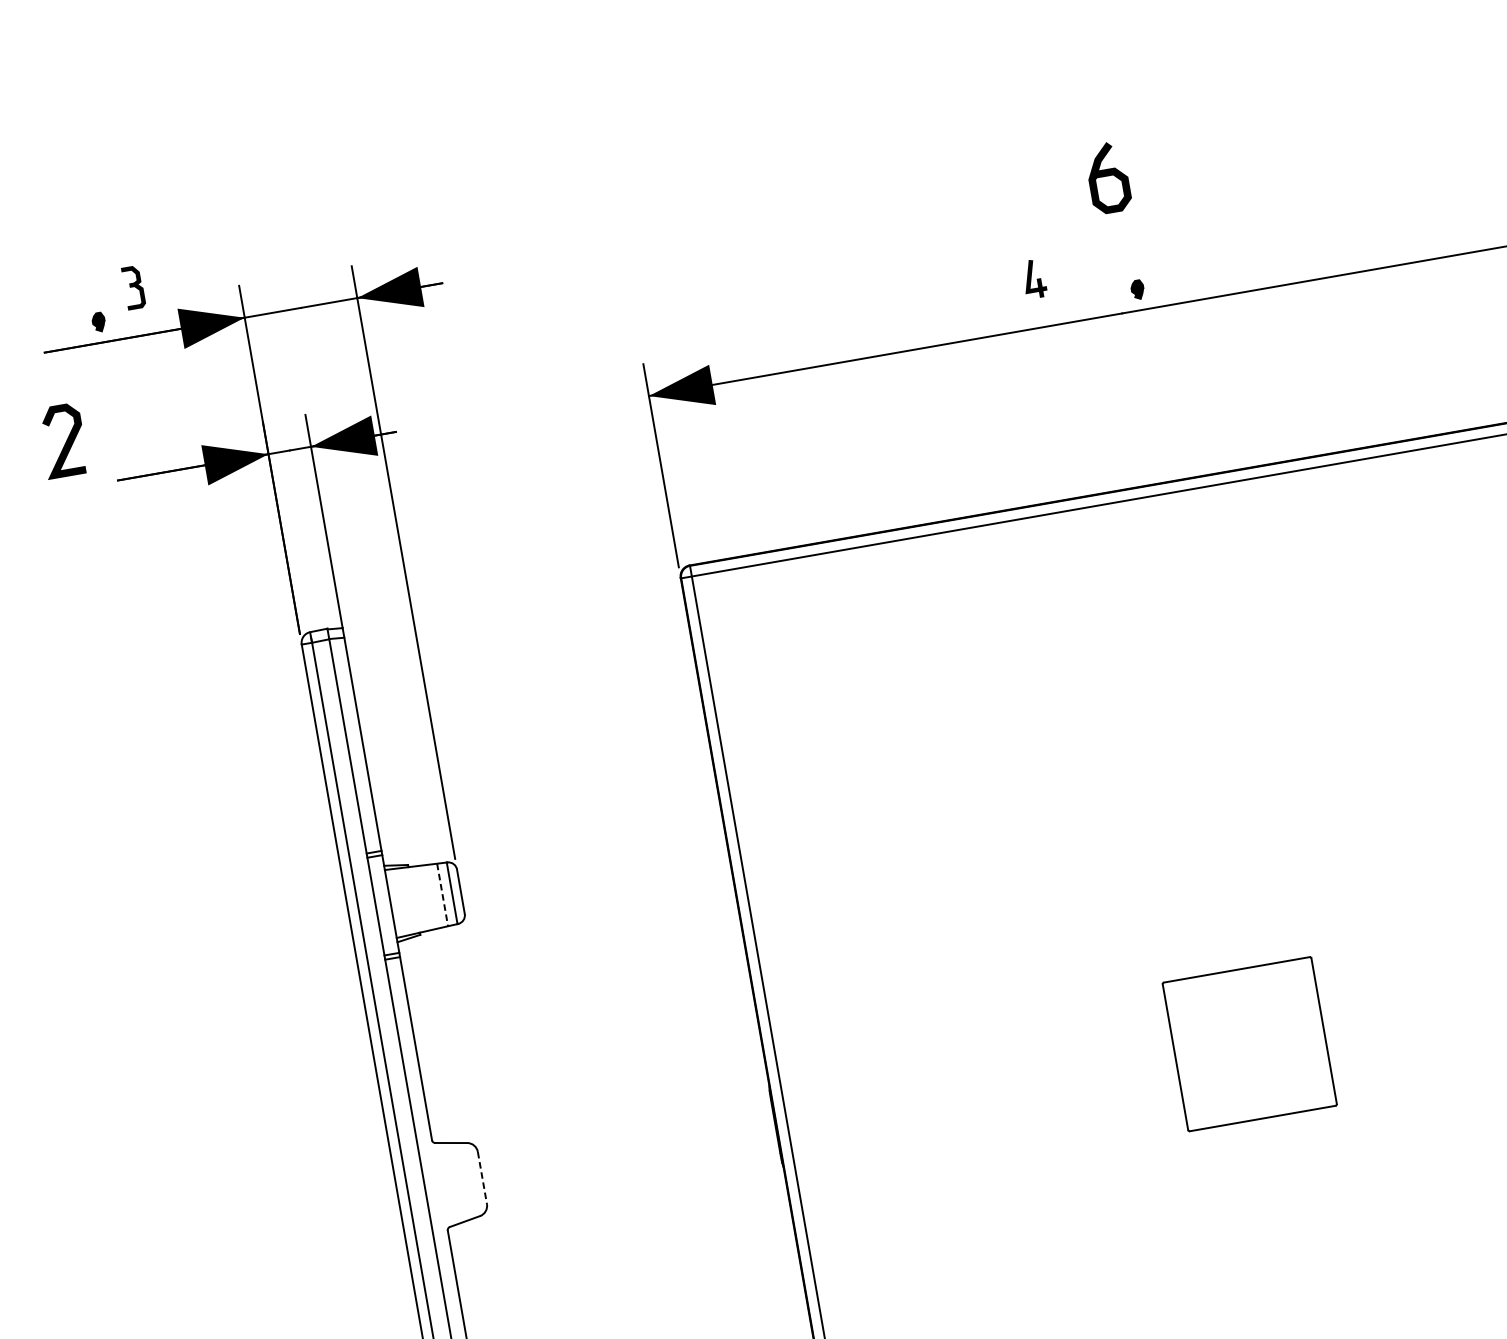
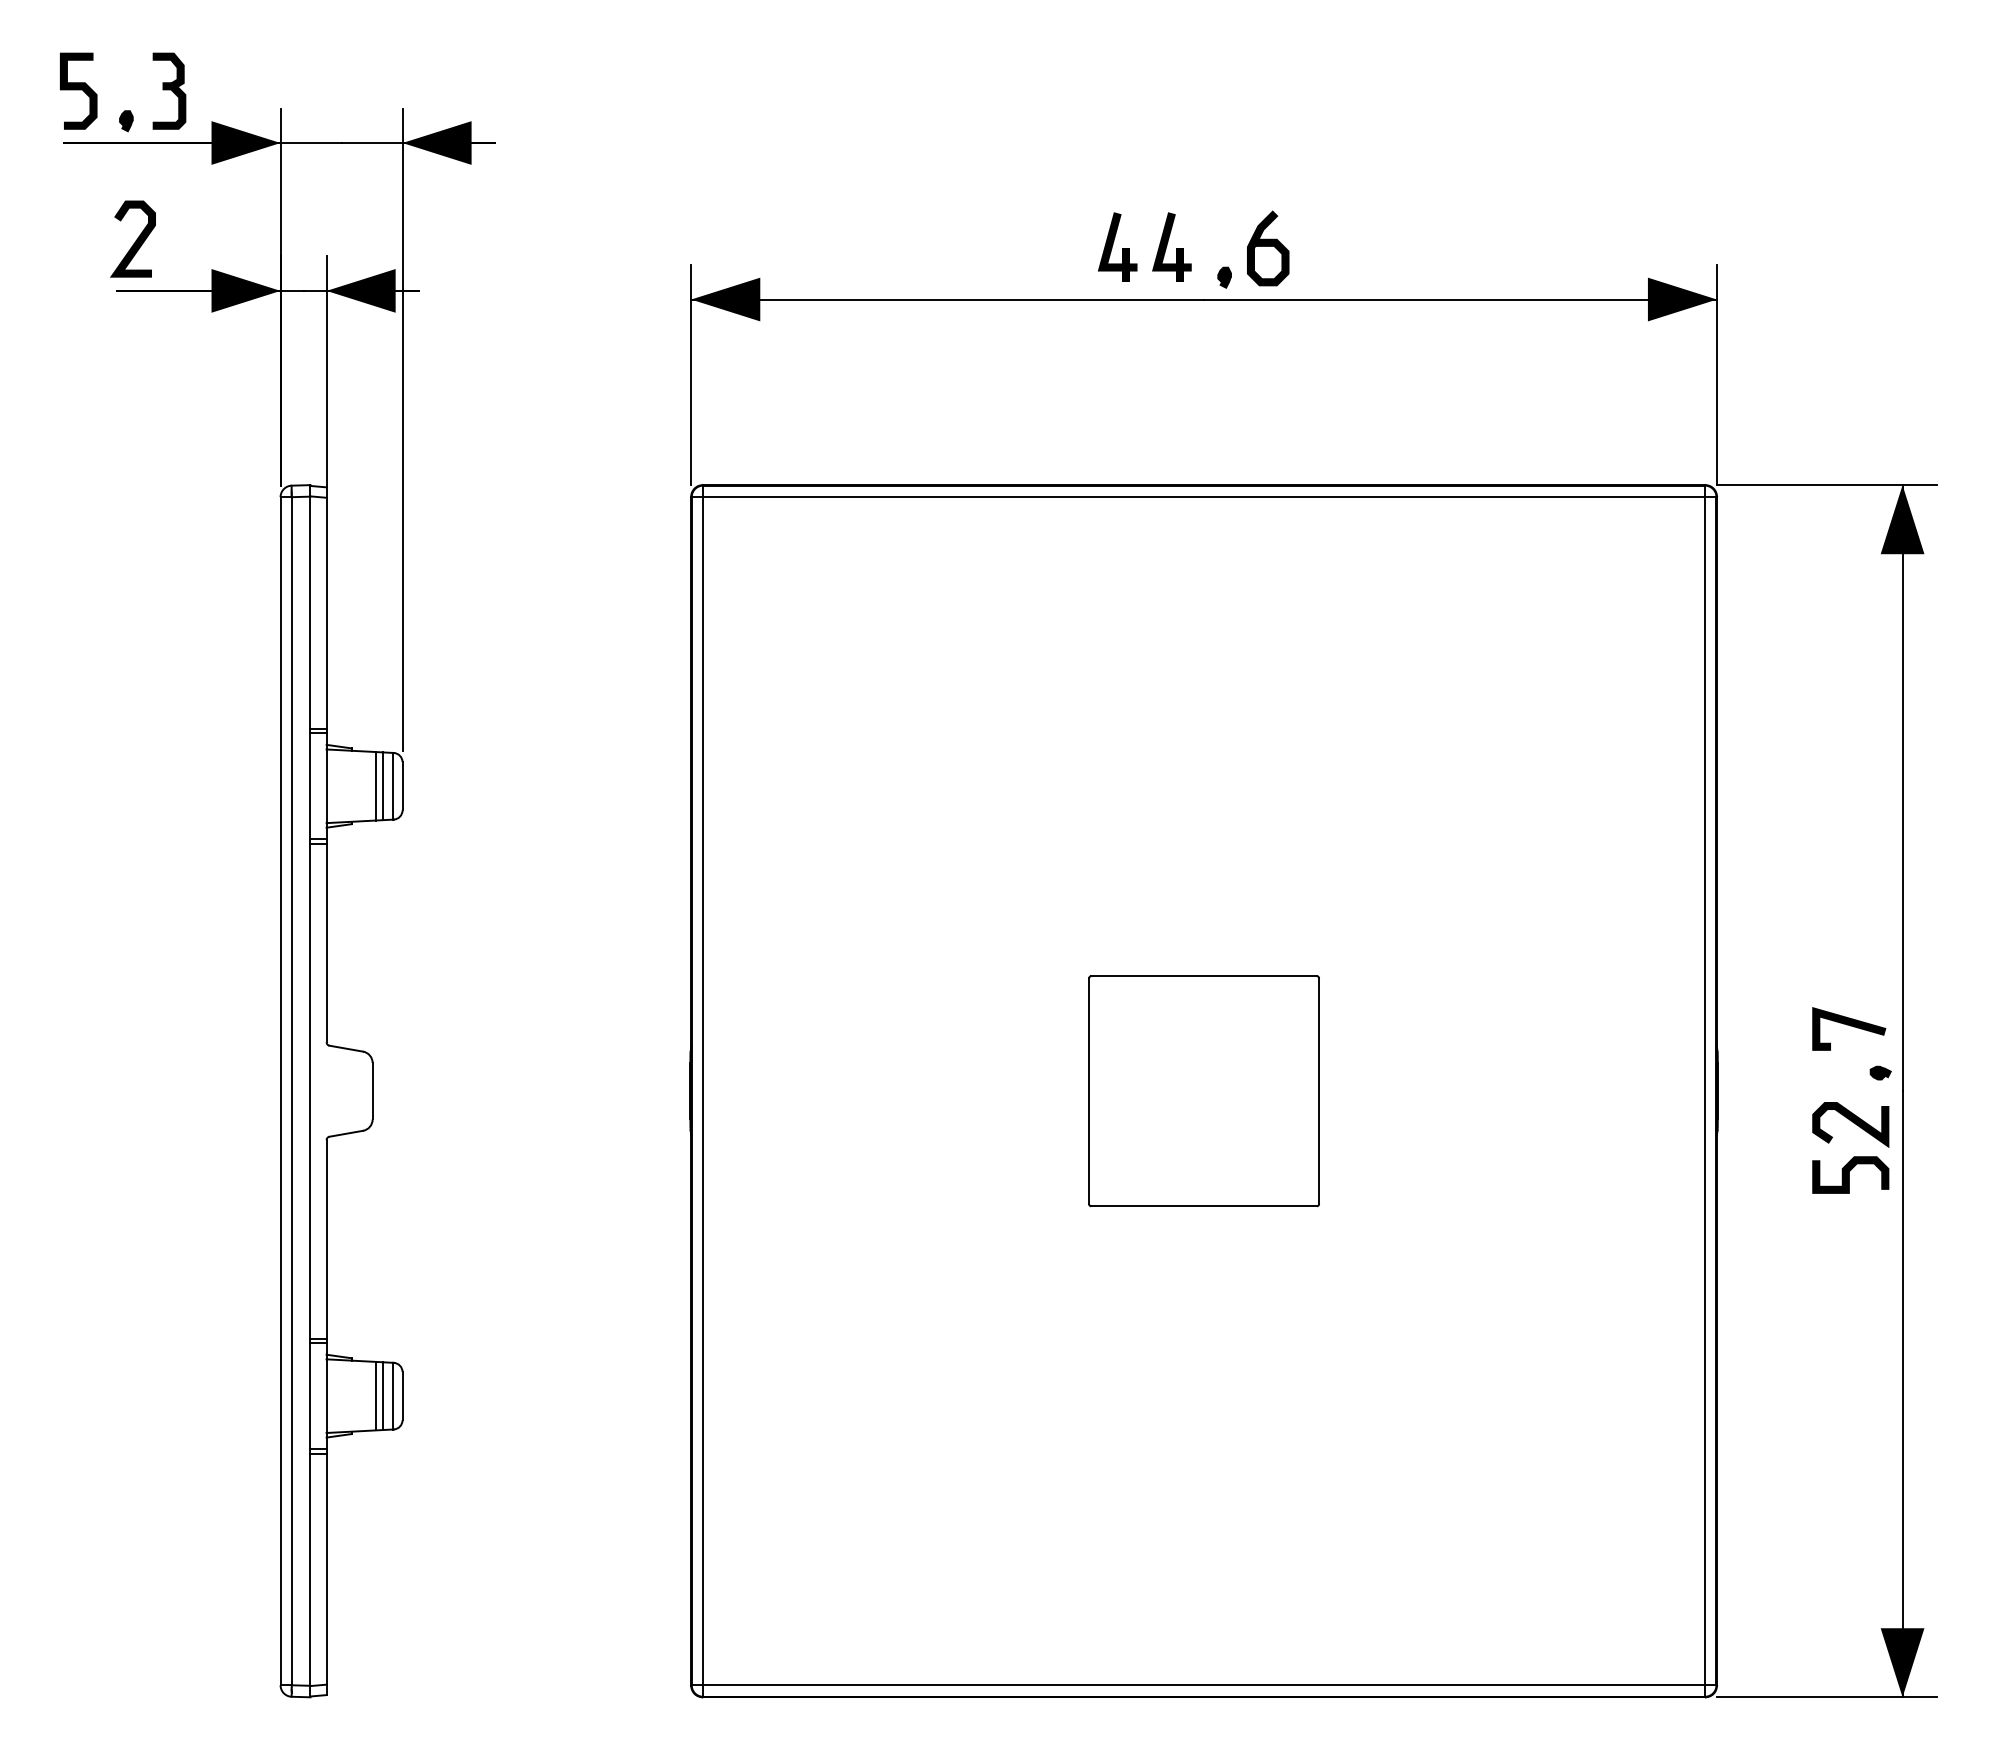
curve: (1108, 176) -> (1268, 246), moved
part: (1083, 269) -> (1171, 246), added
part: (1033, 278) -> (1117, 246), size x1.67
part: (133, 287) -> (169, 90), size x1.67
curve: (49, 301) -> (78, 90), added
curve: (65, 441) -> (135, 240), moved
line: (442, 895) -> (382, 786), dashed -> solid
line: (436, 896) -> (376, 786), added
part: (1249, 1044) -> (1203, 1091), size x1.43
line: (482, 1178) -> (372, 1091), dashed -> solid

